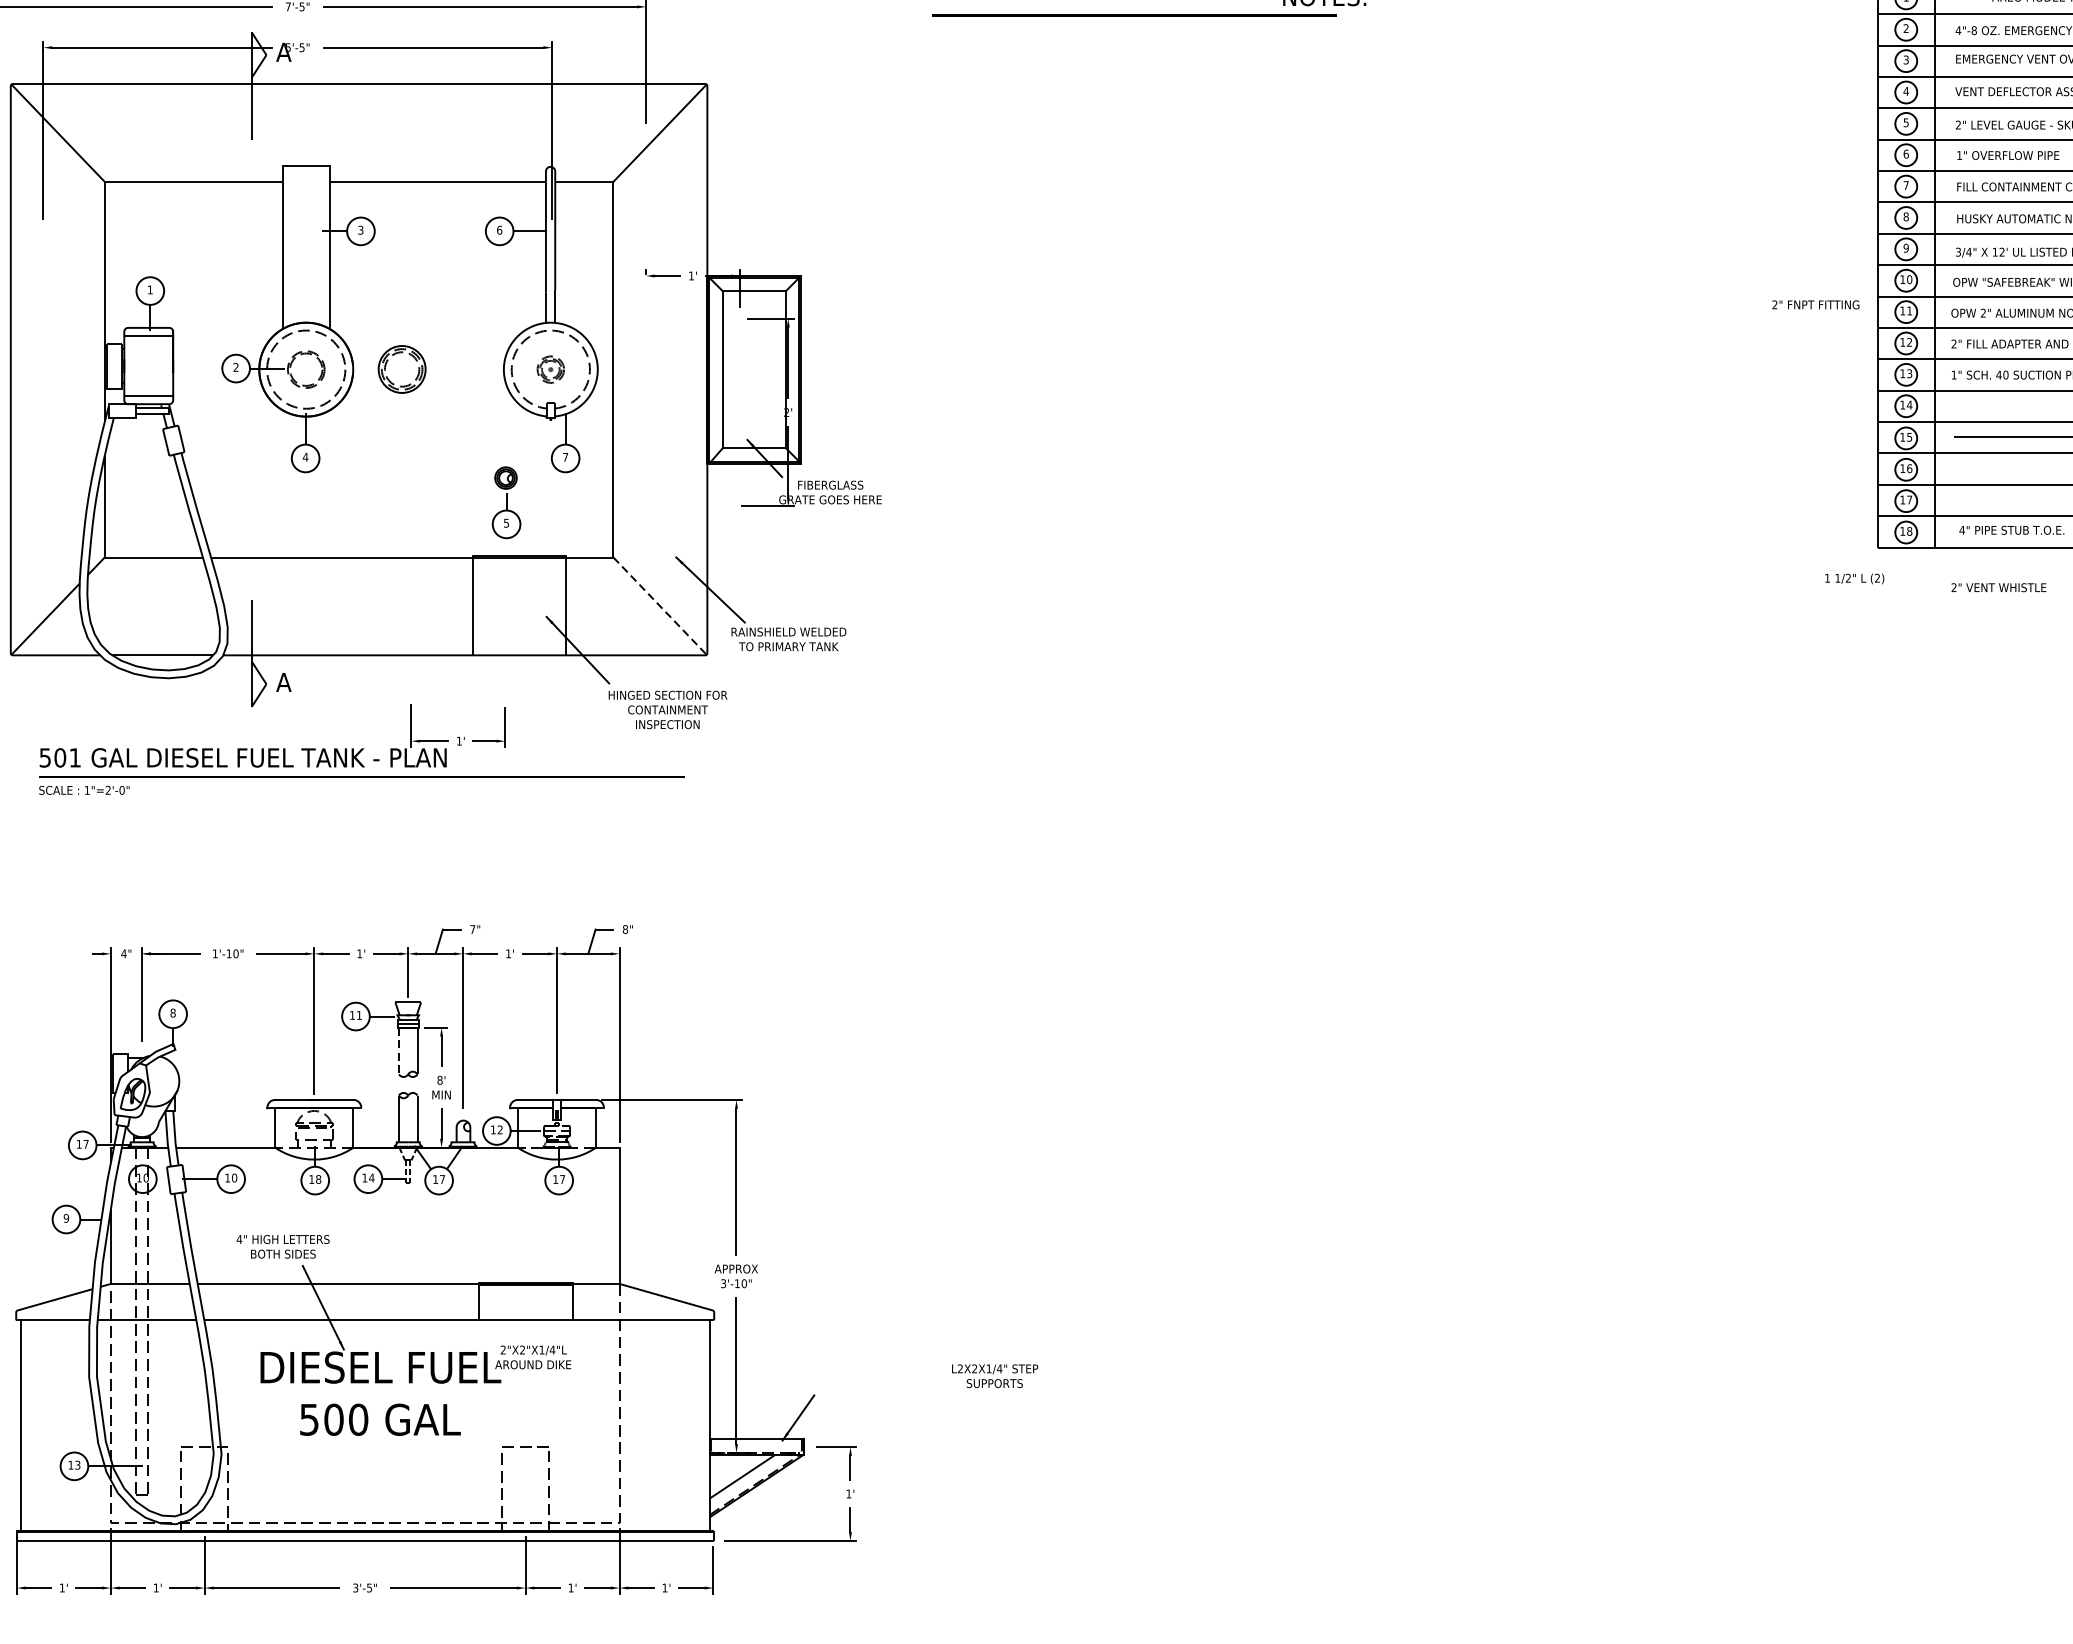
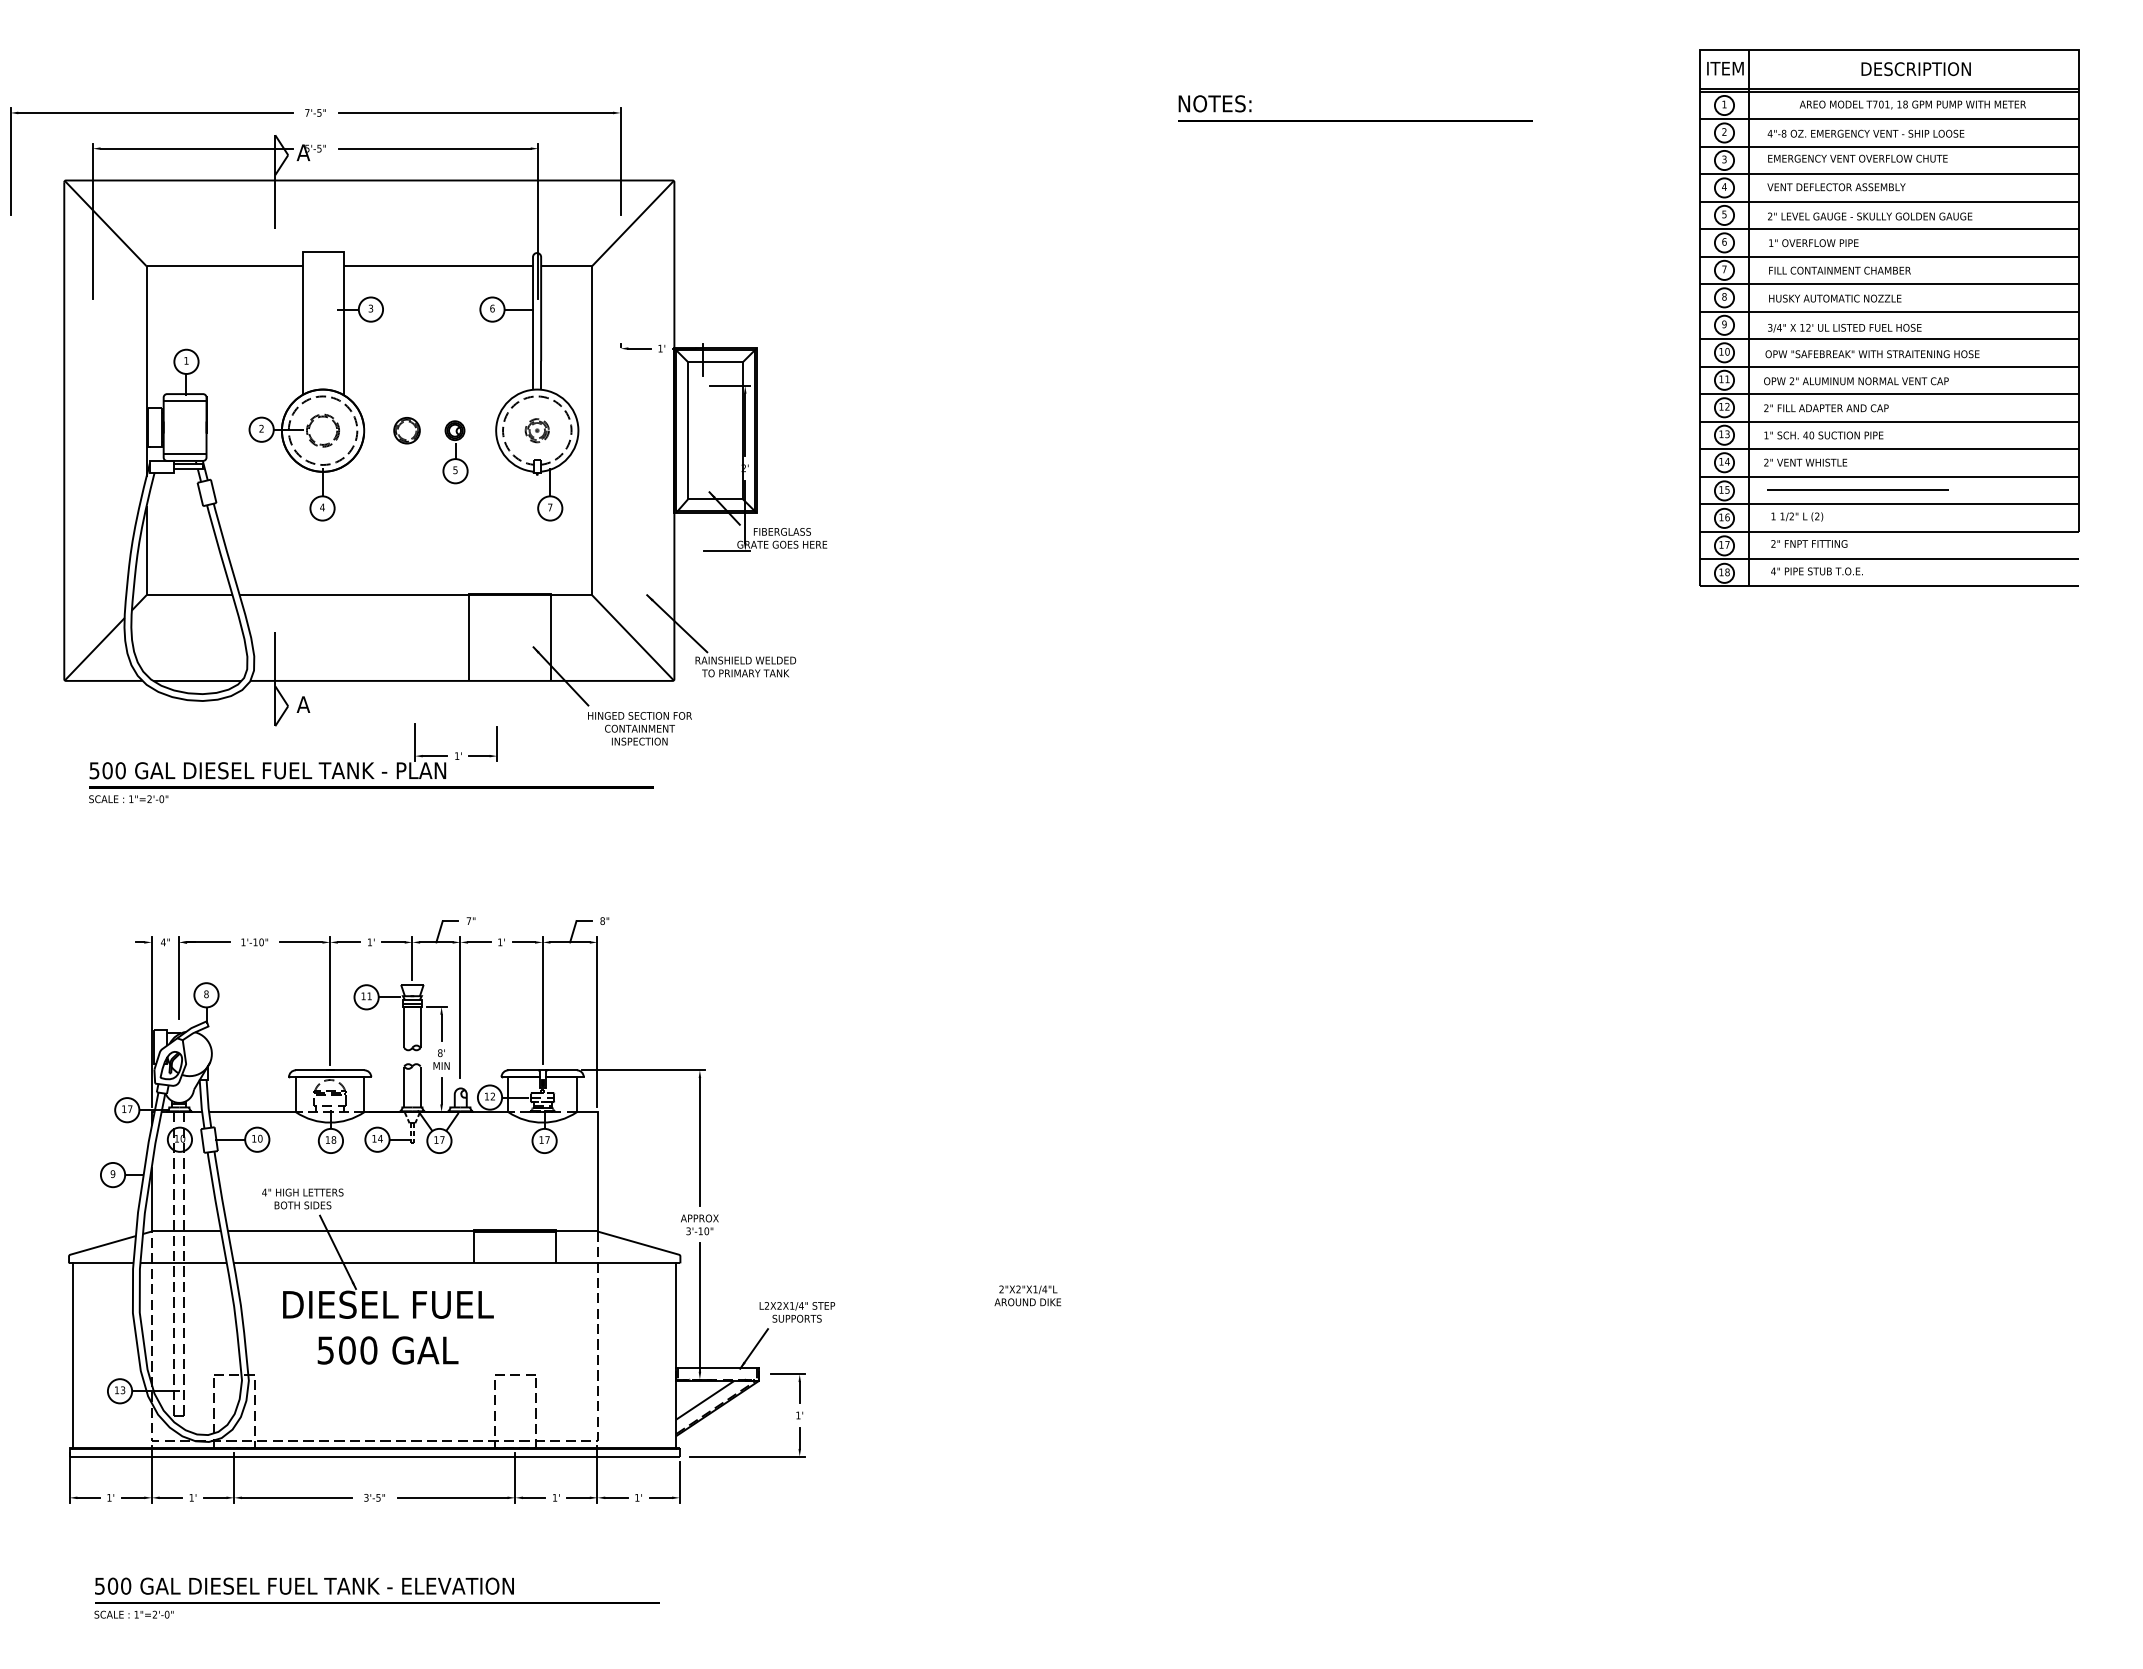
line: (1134, 15) -> (1355, 120), moved
text: (1816, 304) -> (1809, 543), moved
part: (401, 369) -> (406, 430), size x0.62
part: (506, 503) -> (455, 452), moved
text: (1854, 578) -> (1797, 516), moved
text: (1998, 587) -> (1805, 462), moved
line: (660, 606) -> (633, 638), dashed -> solid
text: (74, 757) -> (120, 770), 501 -> 500
line: (399, 1051) -> (404, 1027), dashed -> solid
text: (532, 1357) -> (1027, 1295), moved
text: (995, 1376) -> (797, 1312), moved

